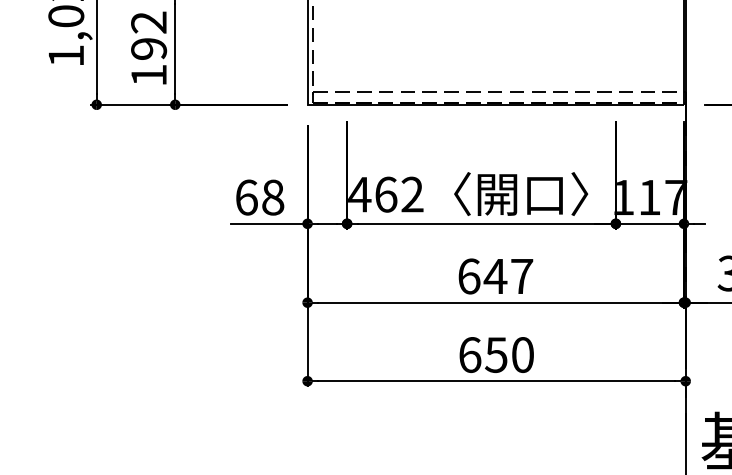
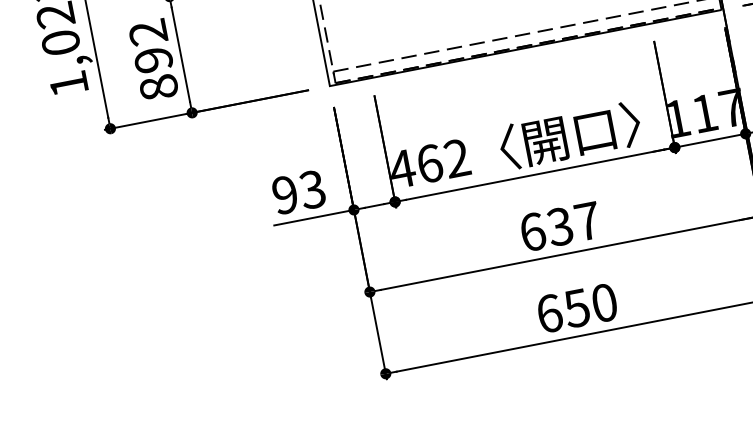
text: (149, 75) -> (159, 87), 192 -> 892
text: (259, 197) -> (298, 192), 68 -> 93
text: (495, 276) -> (560, 226), 647 -> 637

